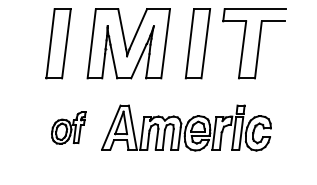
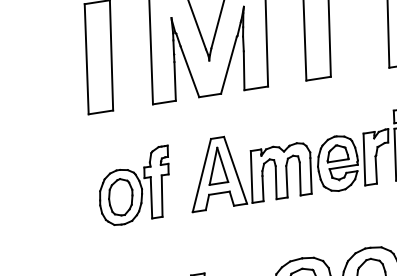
part: (68, 127) -> (134, 185), size x1.43

